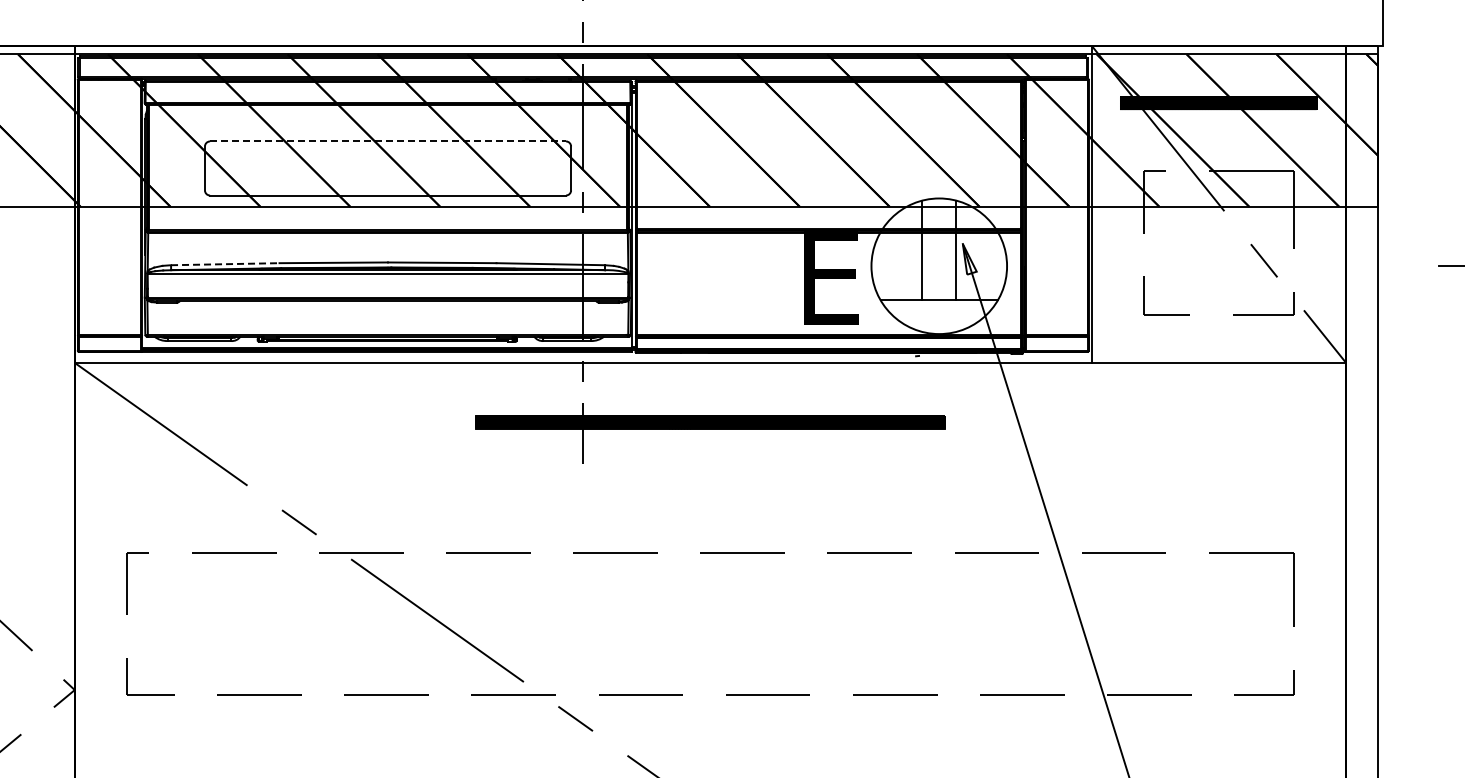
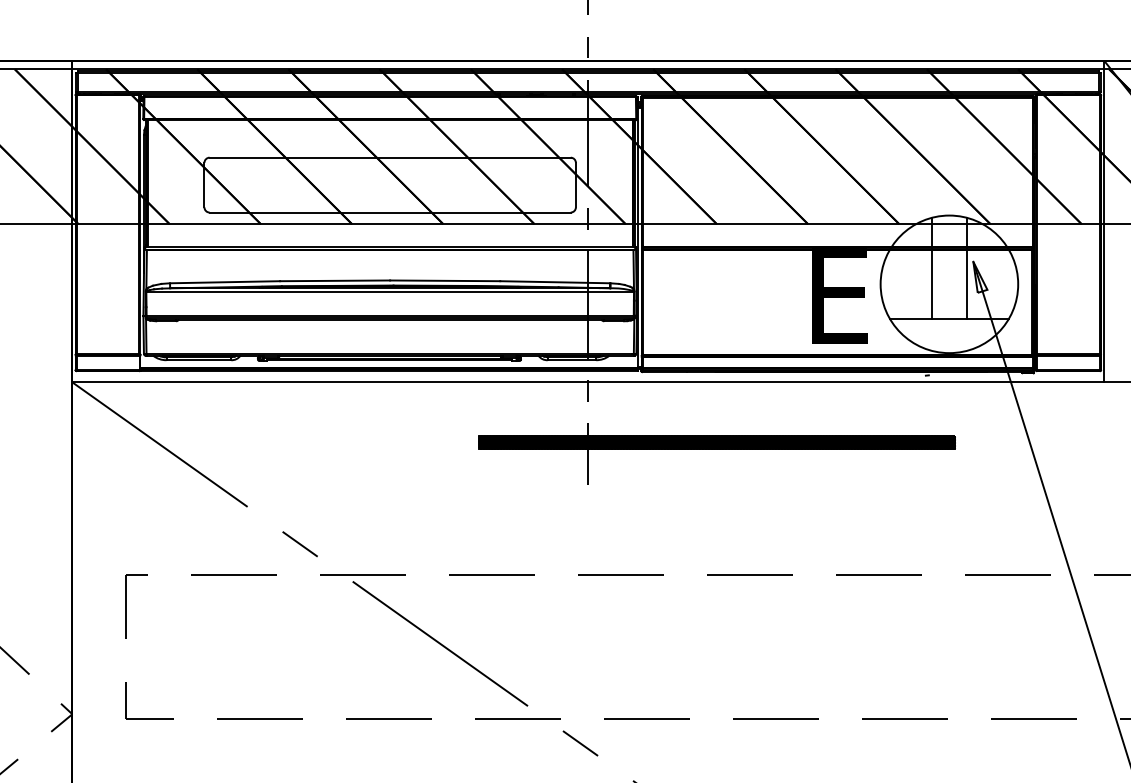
line: (388, 141) -> (390, 157), dashed -> solid
line: (225, 264) -> (225, 282), dashed -> solid

